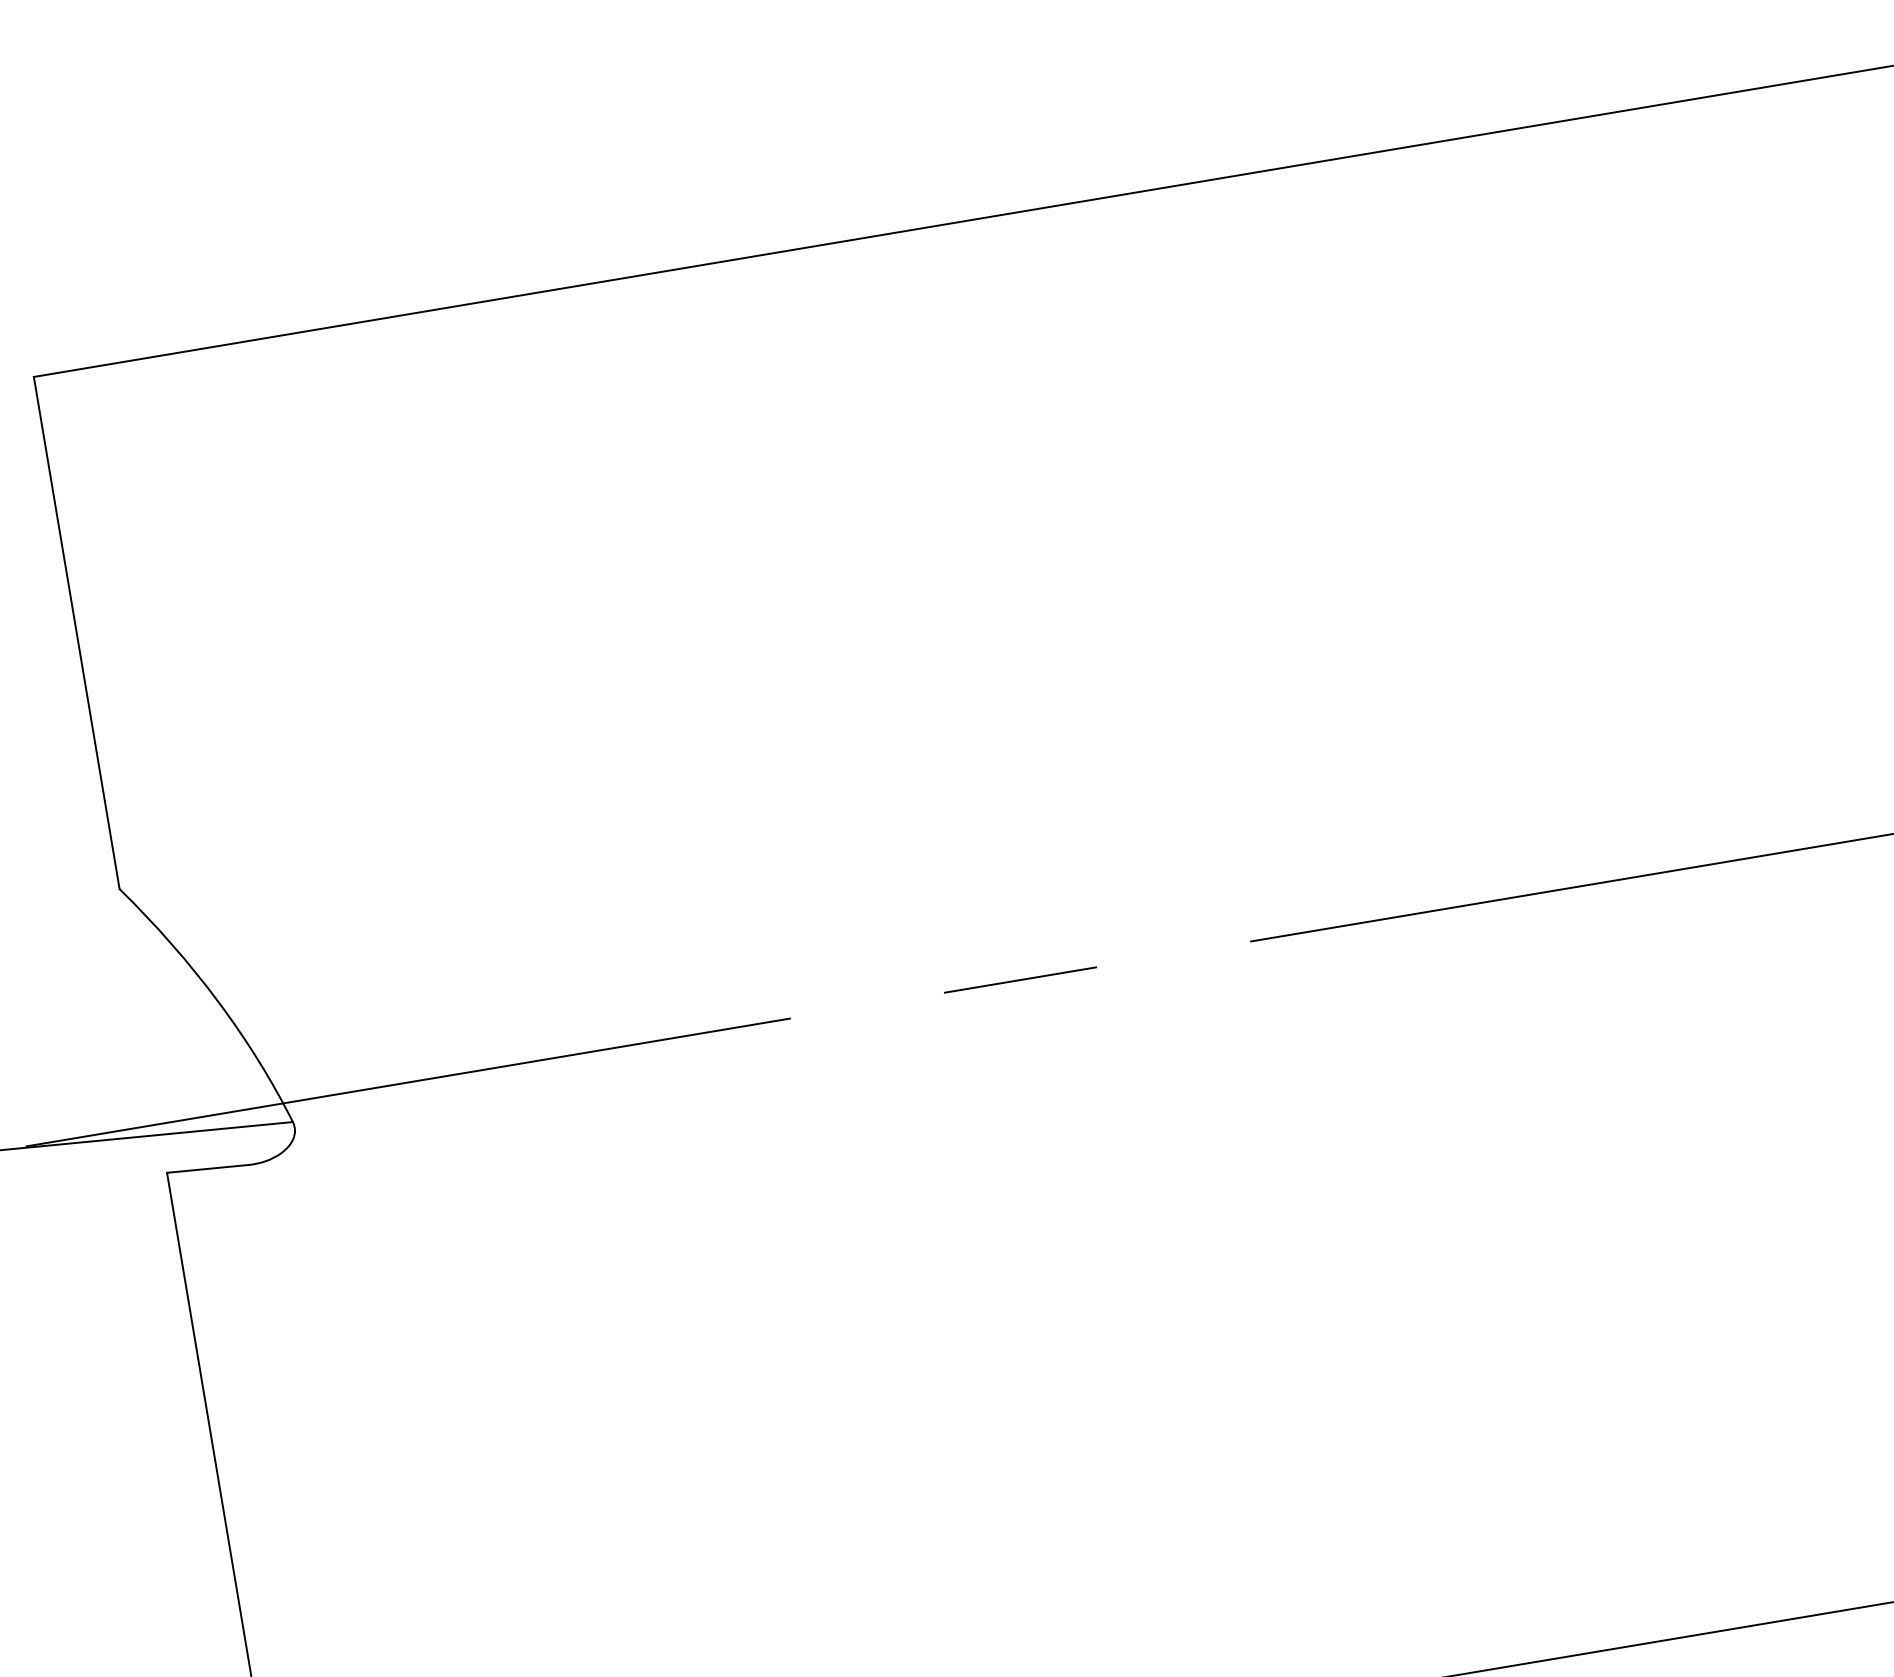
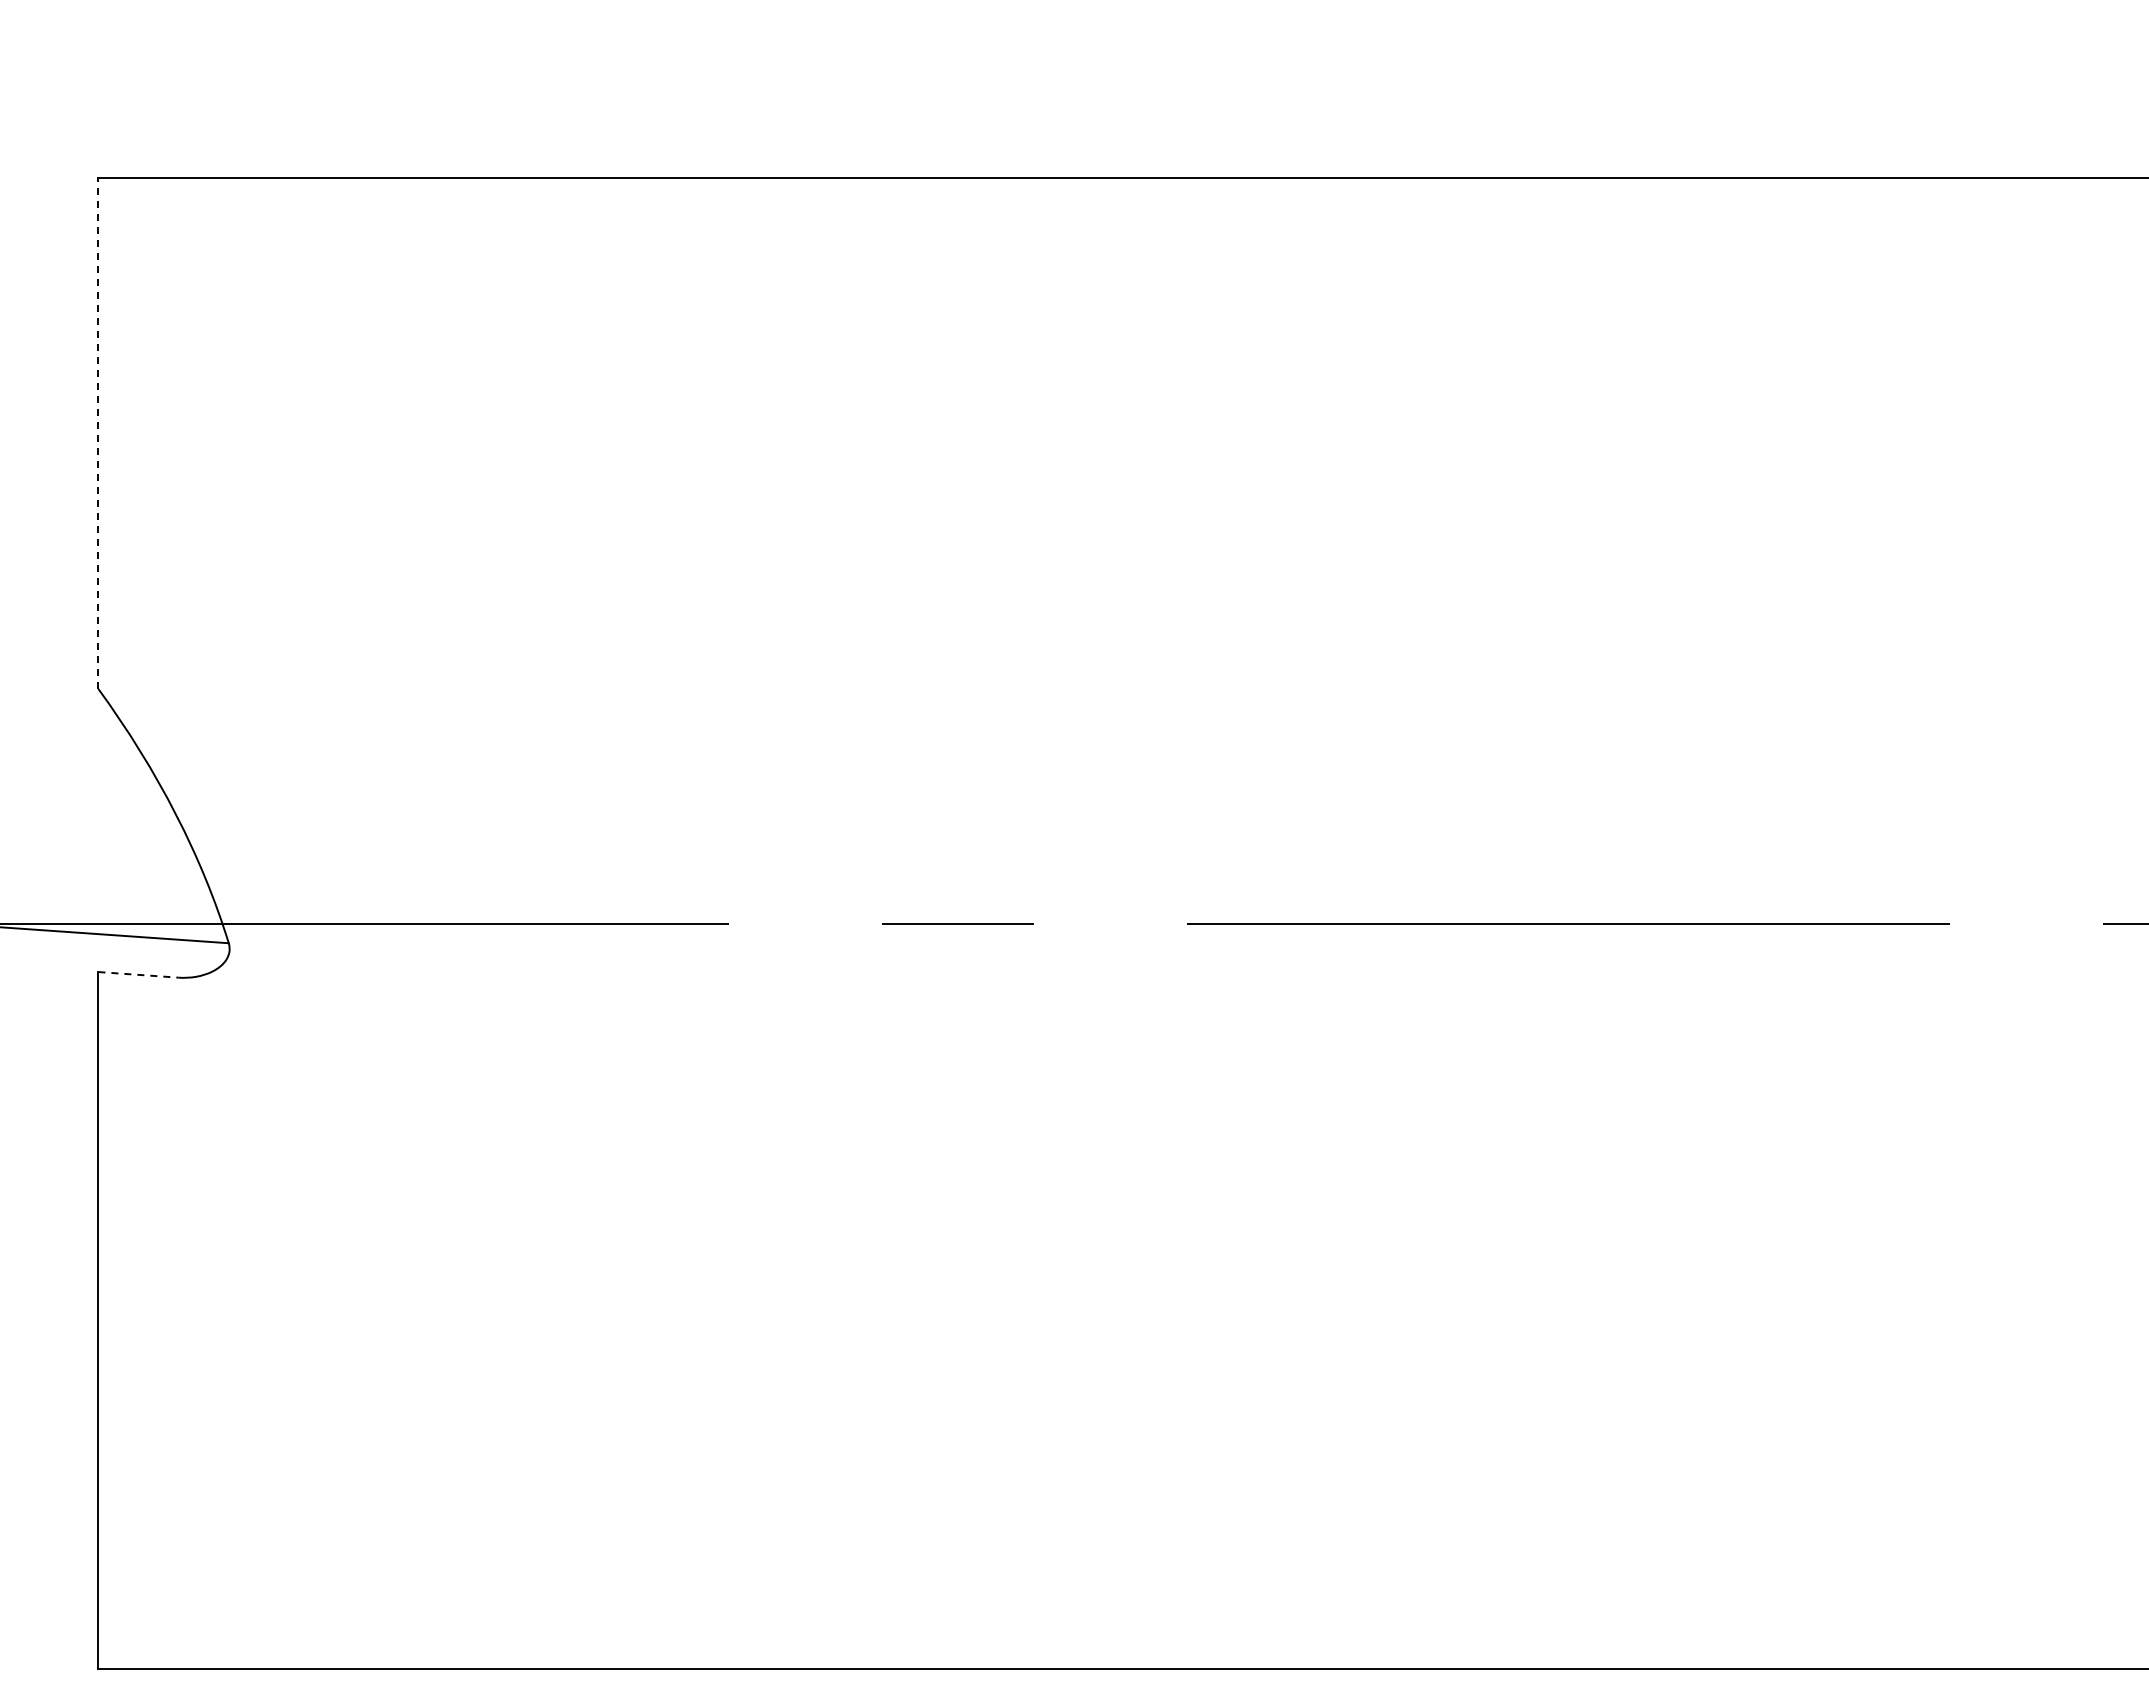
line: (76, 632) -> (98, 433), solid -> dashed
line: (208, 1168) -> (139, 974), solid -> dashed

